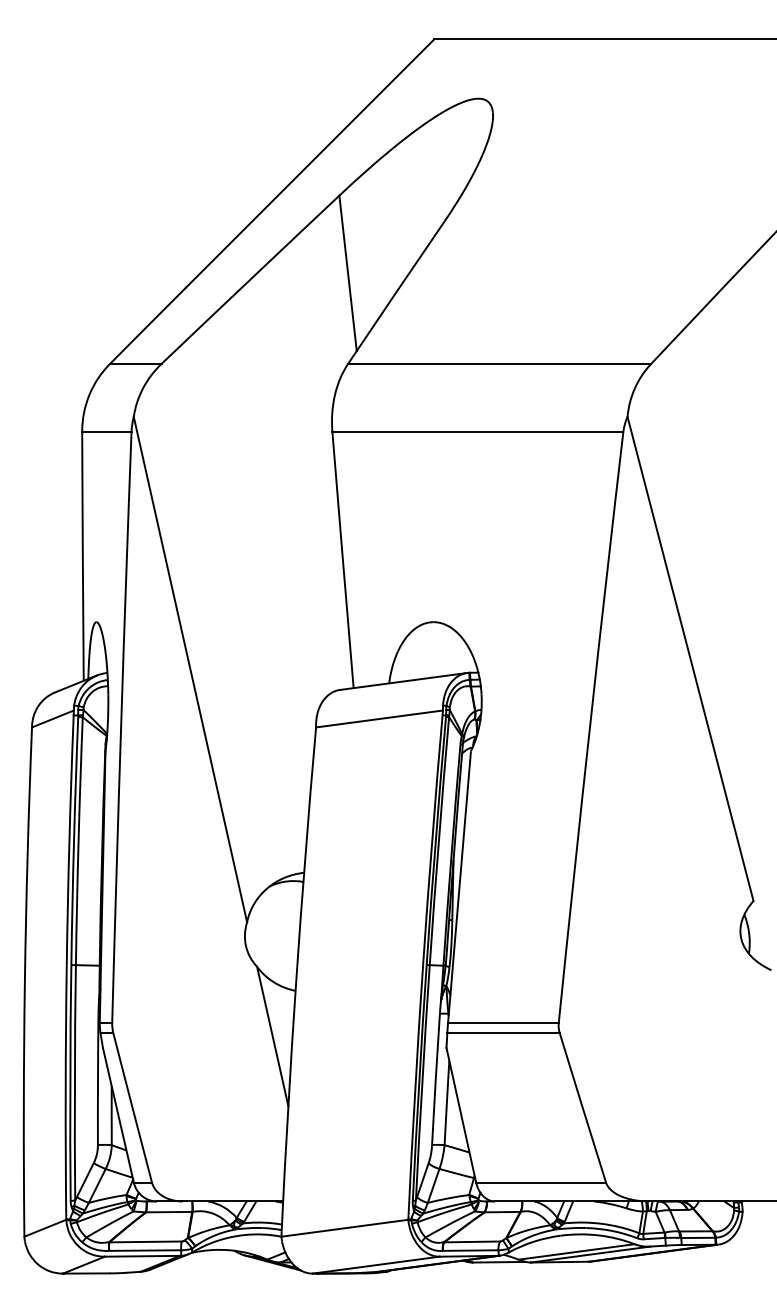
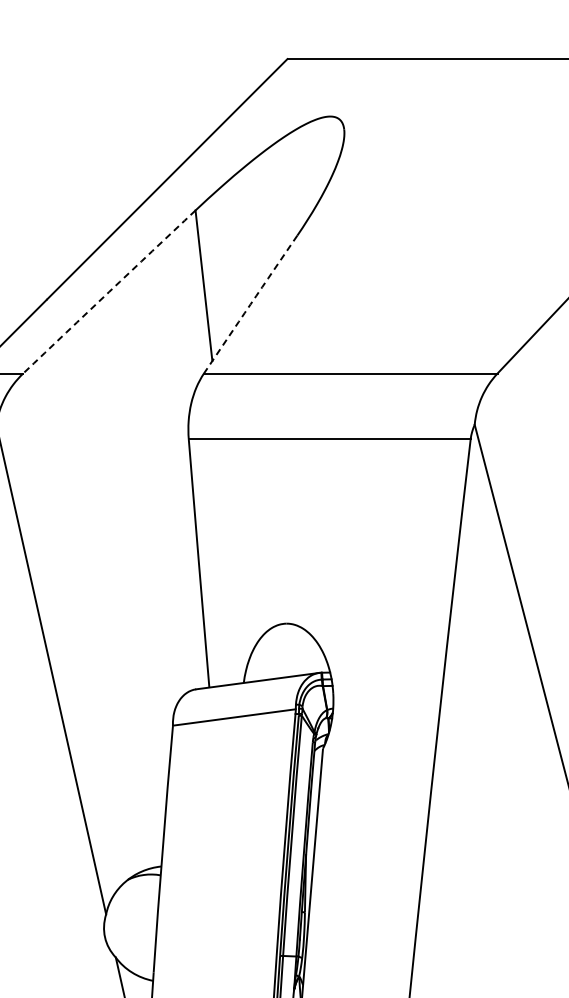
arc: (250, 279) -> (109, 291), solid -> dashed
arc: (396, 292) -> (250, 304), solid -> dashed

